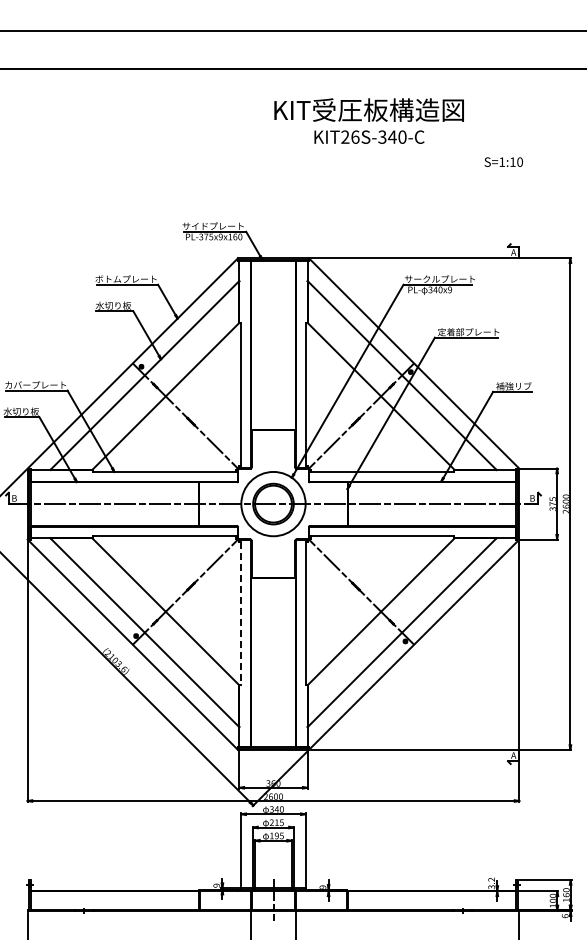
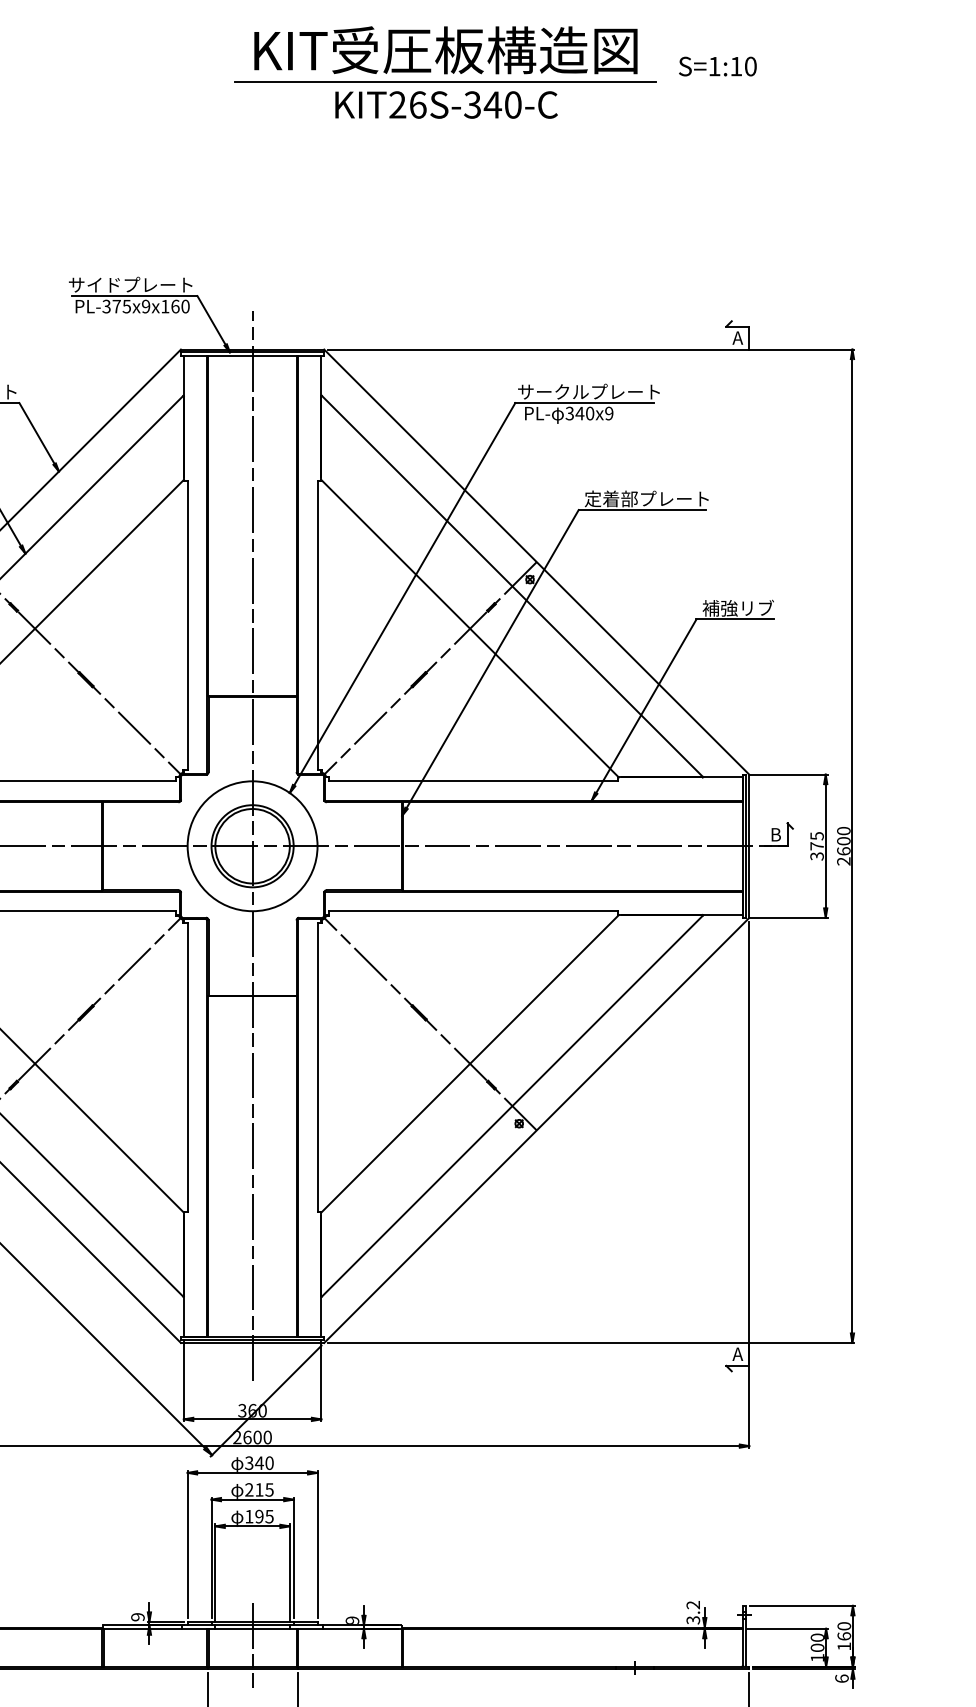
line: (368, 125) -> (444, 81), added
text: (503, 161) -> (717, 65), moved
line: (273, 503) -> (252, 845), added
line: (241, 613) -> (187, 1067), dashed -> solid

